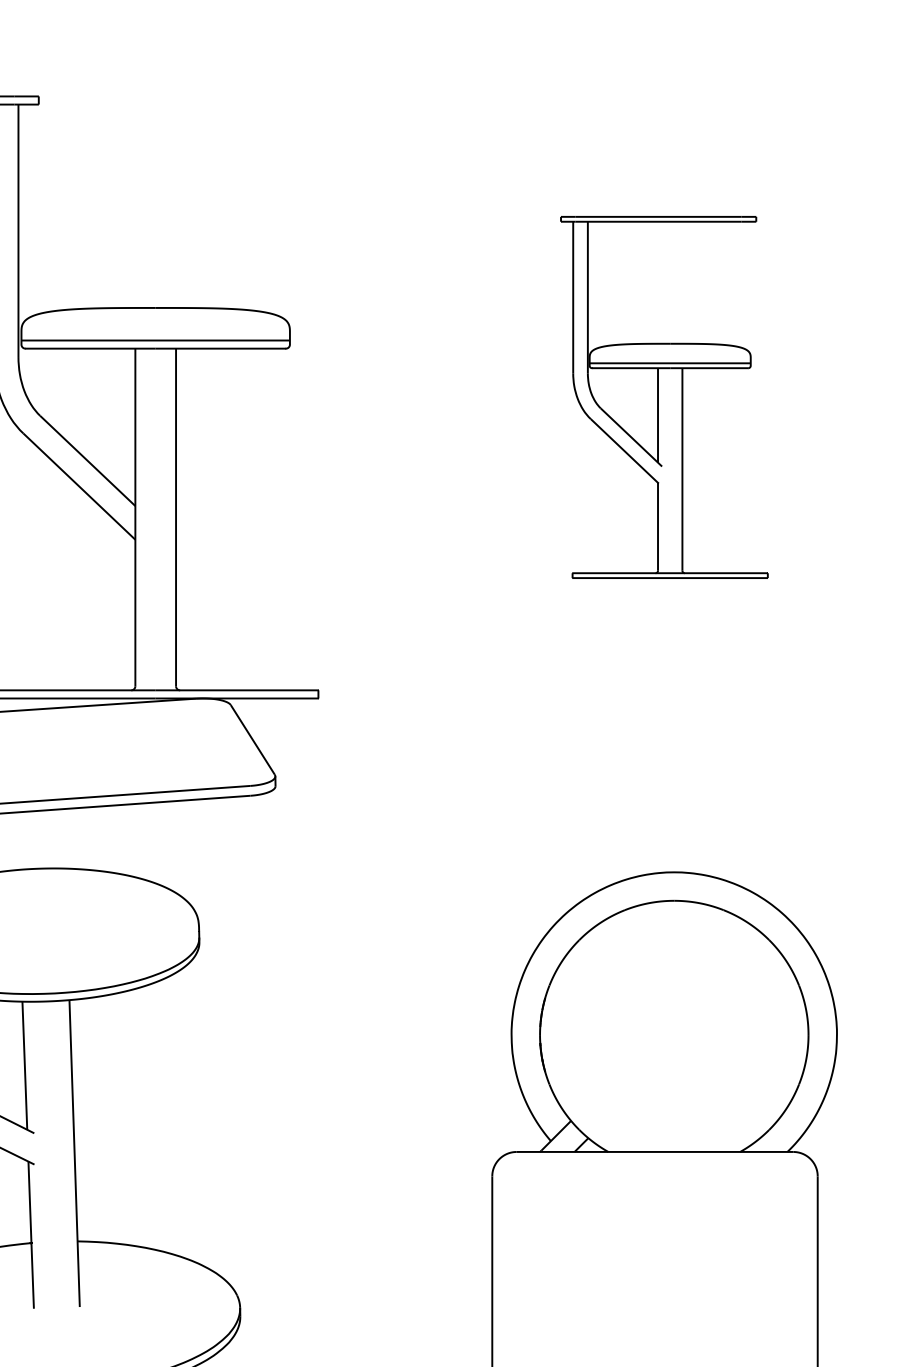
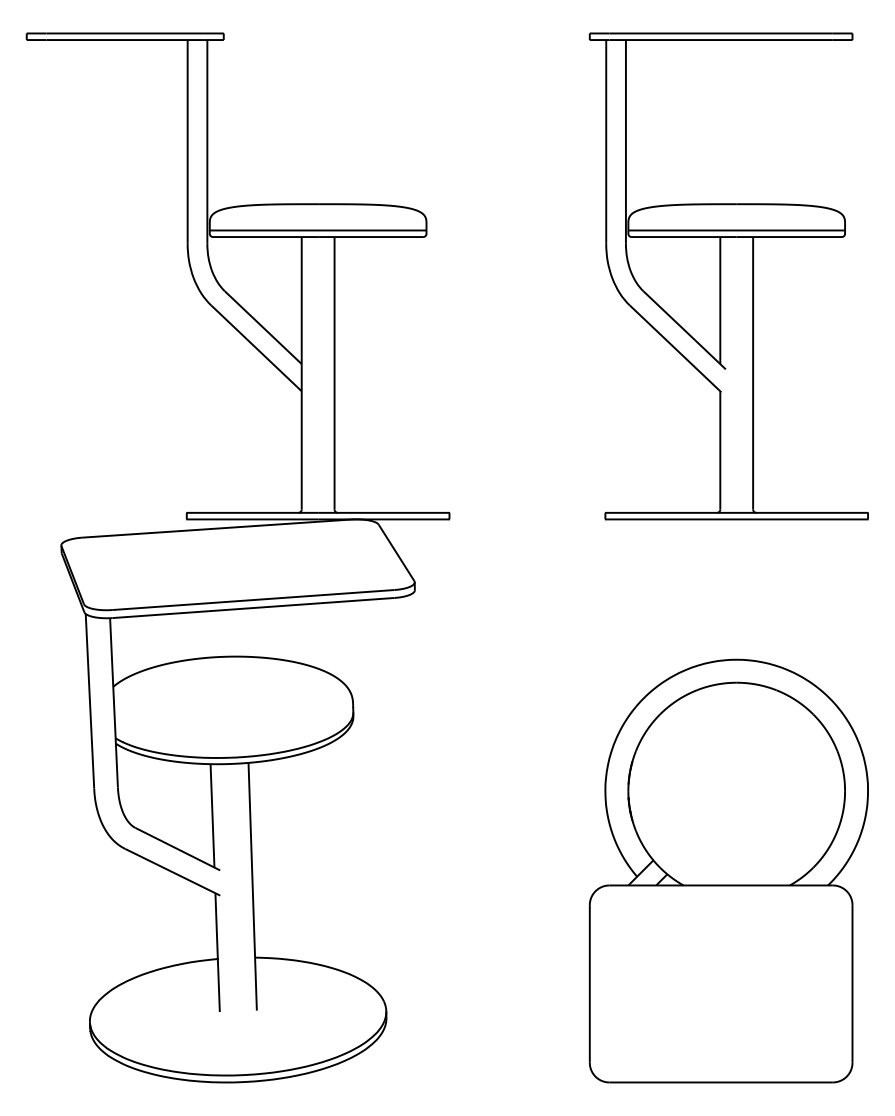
part: (664, 397) -> (728, 276), size x1.67

